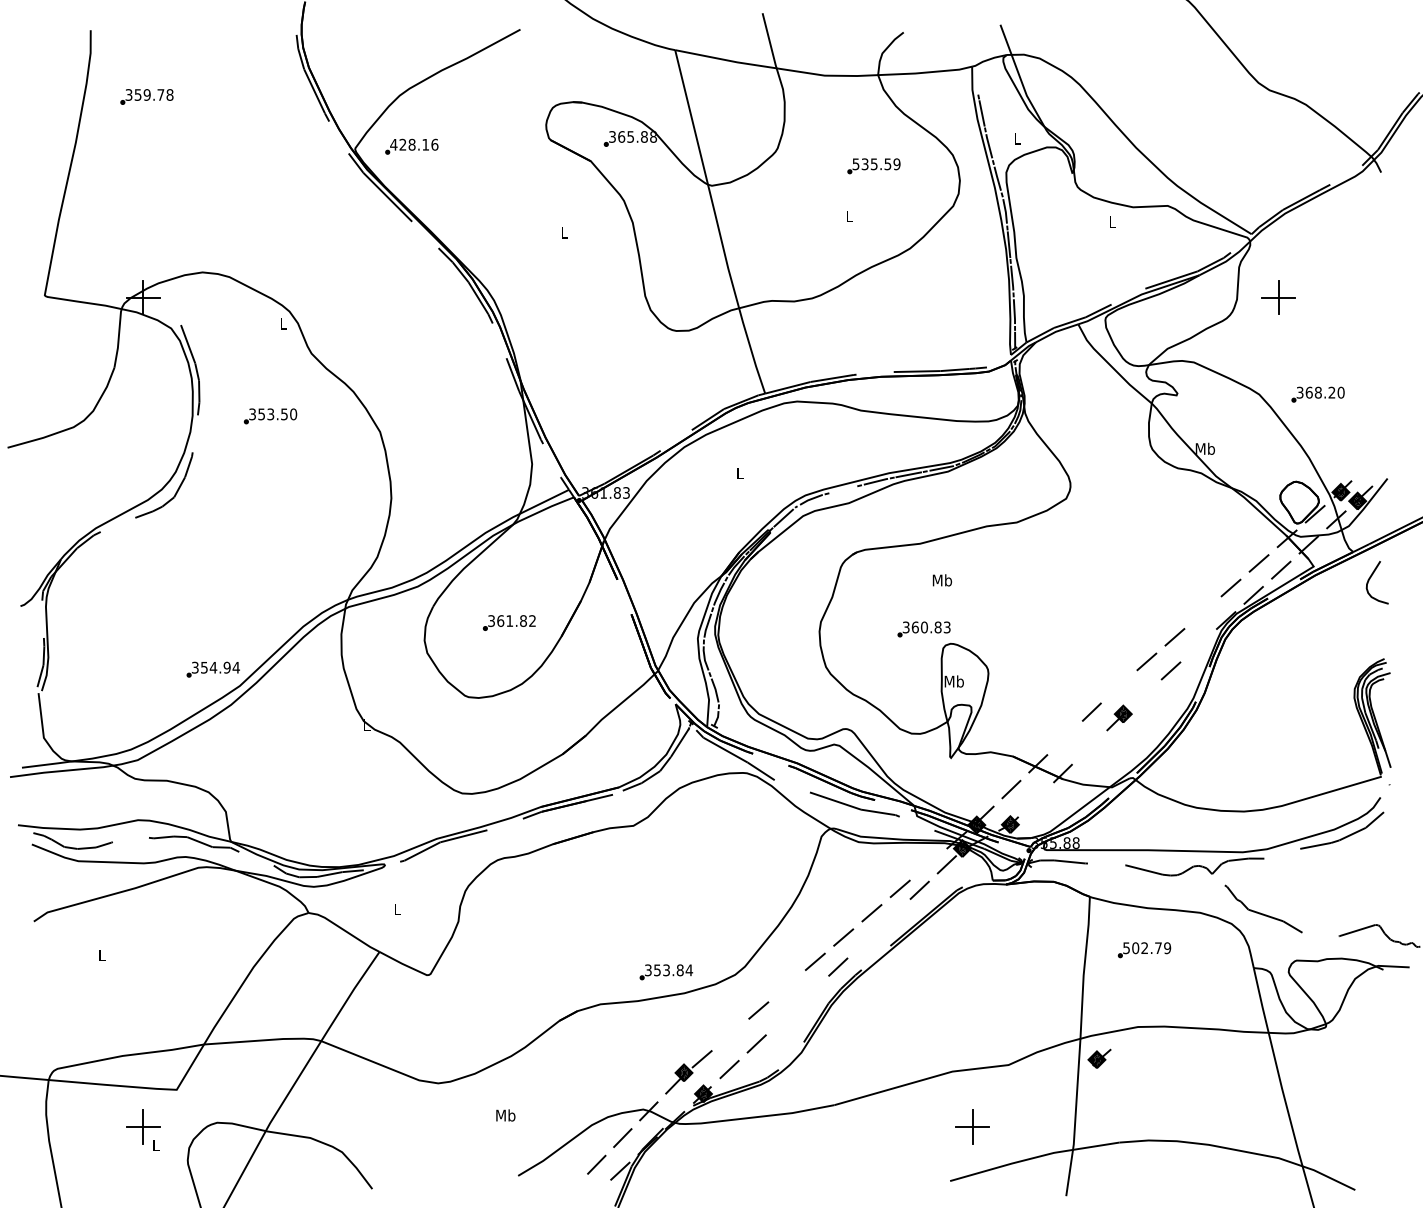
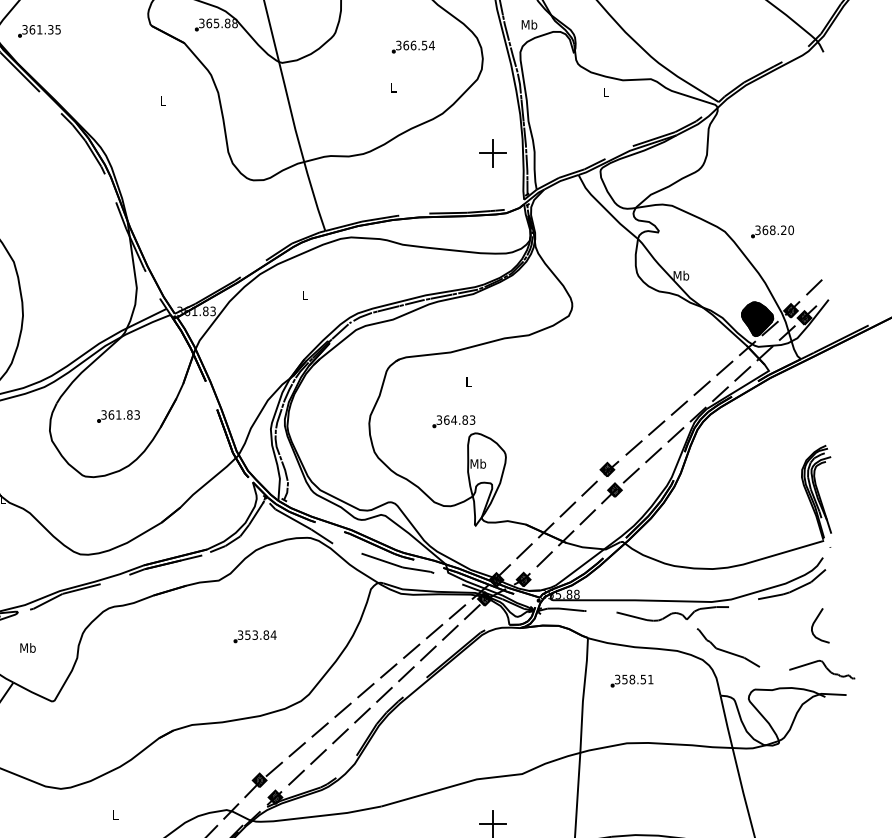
text: (1017, 138) -> (529, 24), L -> Mb
text: (414, 144) -> (41, 29), 428.16 -> 361.35
text: (876, 164) -> (415, 45), 535.59 -> 366.54
part: (1278, 297) -> (493, 153), moved
line: (1369, 463) -> (814, 287), added
line: (843, 489) -> (388, 308), added
fill: (1299, 502) -> (757, 319), added
curve: (1370, 579) -> (814, 623), moved
text: (942, 580) -> (468, 382), Mb -> L
line: (1202, 612) -> (679, 408), added
text: (532, 620) -> (137, 414), 361.82 -> 361.83
text: (924, 627) -> (454, 420), 360.83 -> 364.83
line: (1198, 645) -> (675, 434), added
line: (1143, 695) -> (631, 475), added
line: (1065, 737) -> (568, 509), added
line: (1089, 747) -> (587, 517), added
line: (1036, 799) -> (544, 559), added
line: (928, 864) -> (457, 611), added
text: (397, 909) -> (27, 648), L -> Mb
line: (892, 915) -> (428, 653), added
line: (865, 941) -> (406, 674), added
text: (1147, 948) -> (634, 679), 502.79 -> 358.51
text: (666, 972) -> (255, 636), moved
line: (786, 986) -> (342, 710), added
line: (811, 992) -> (362, 715), added
line: (783, 1017) -> (340, 735), added
line: (730, 1034) -> (297, 749), added
part: (1099, 1058) -> (609, 468), moved
text: (505, 1115) -> (115, 814), Mb -> L

